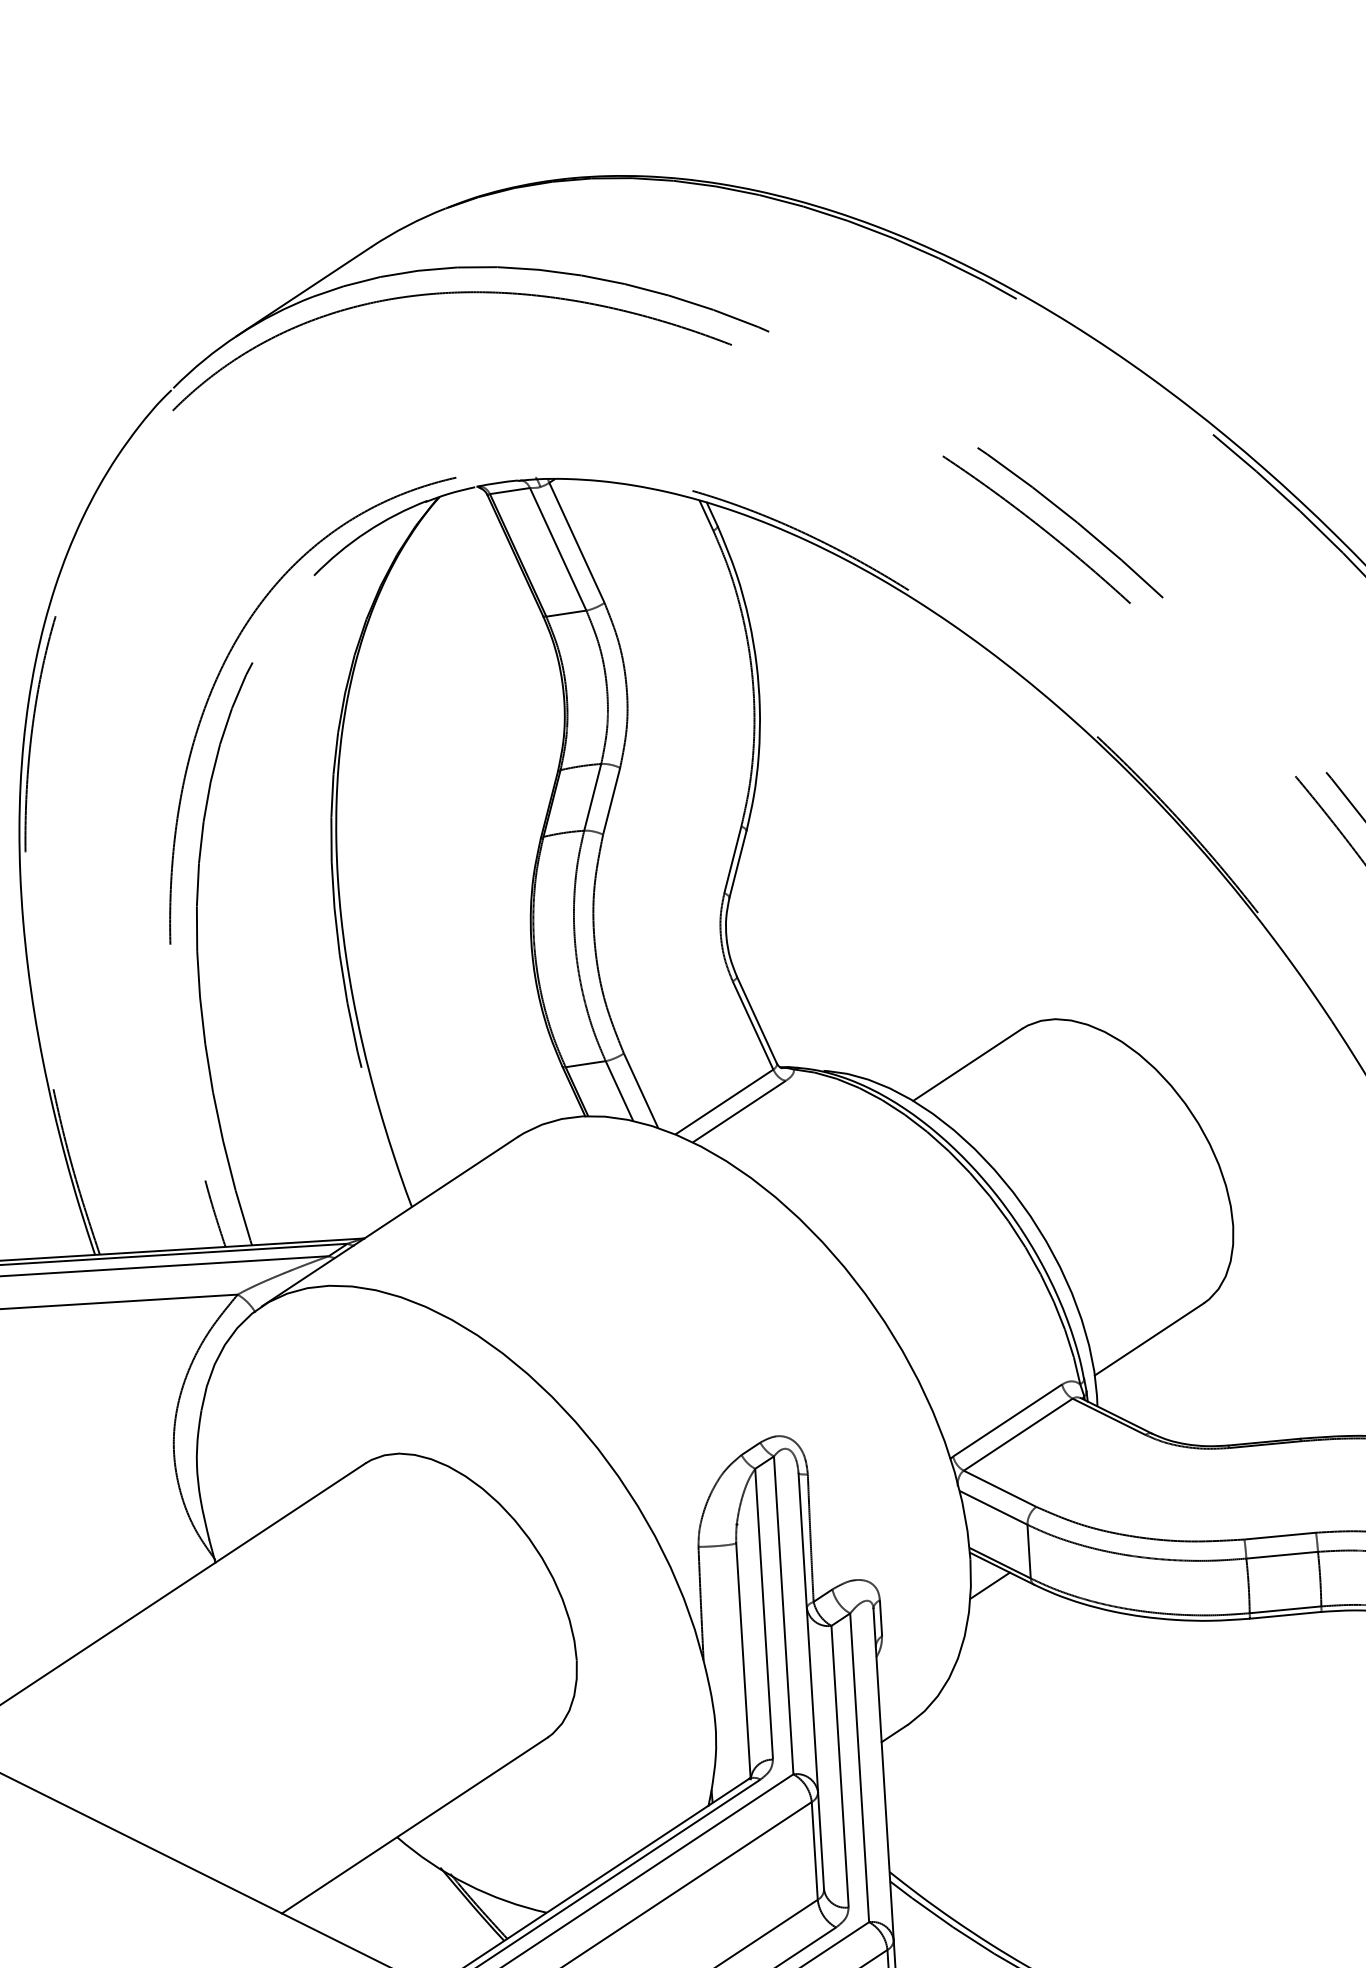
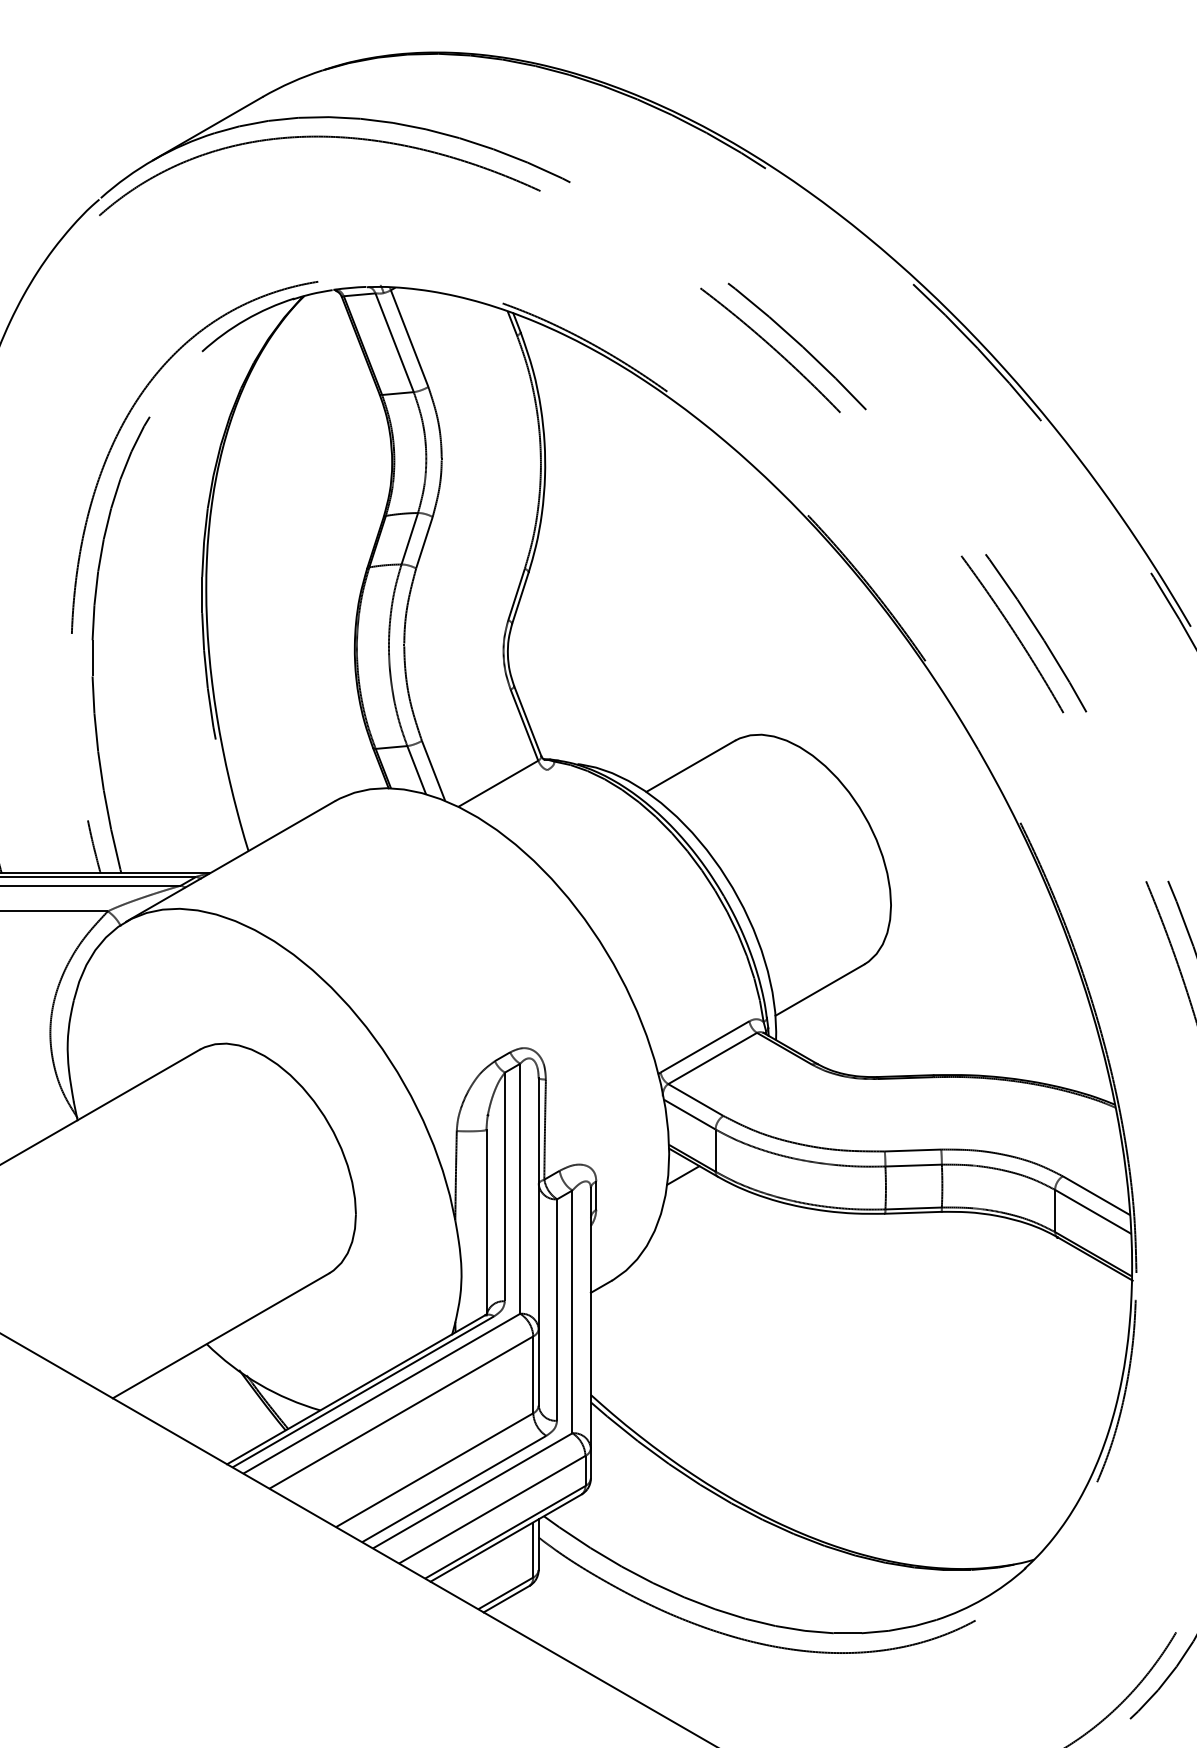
line: (739, 1110) -> (509, 791), removed

